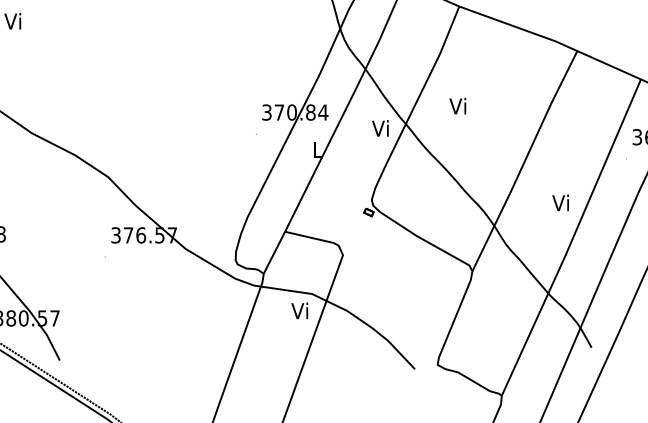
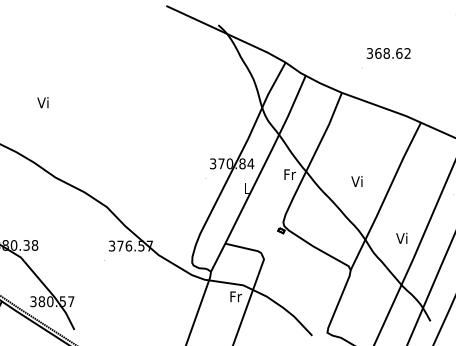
text: (457, 106) -> (356, 181), moved
text: (381, 128) -> (289, 174), Vi -> Fr
text: (560, 201) -> (401, 237), moved
text: (300, 310) -> (235, 296), Vi -> Fr

